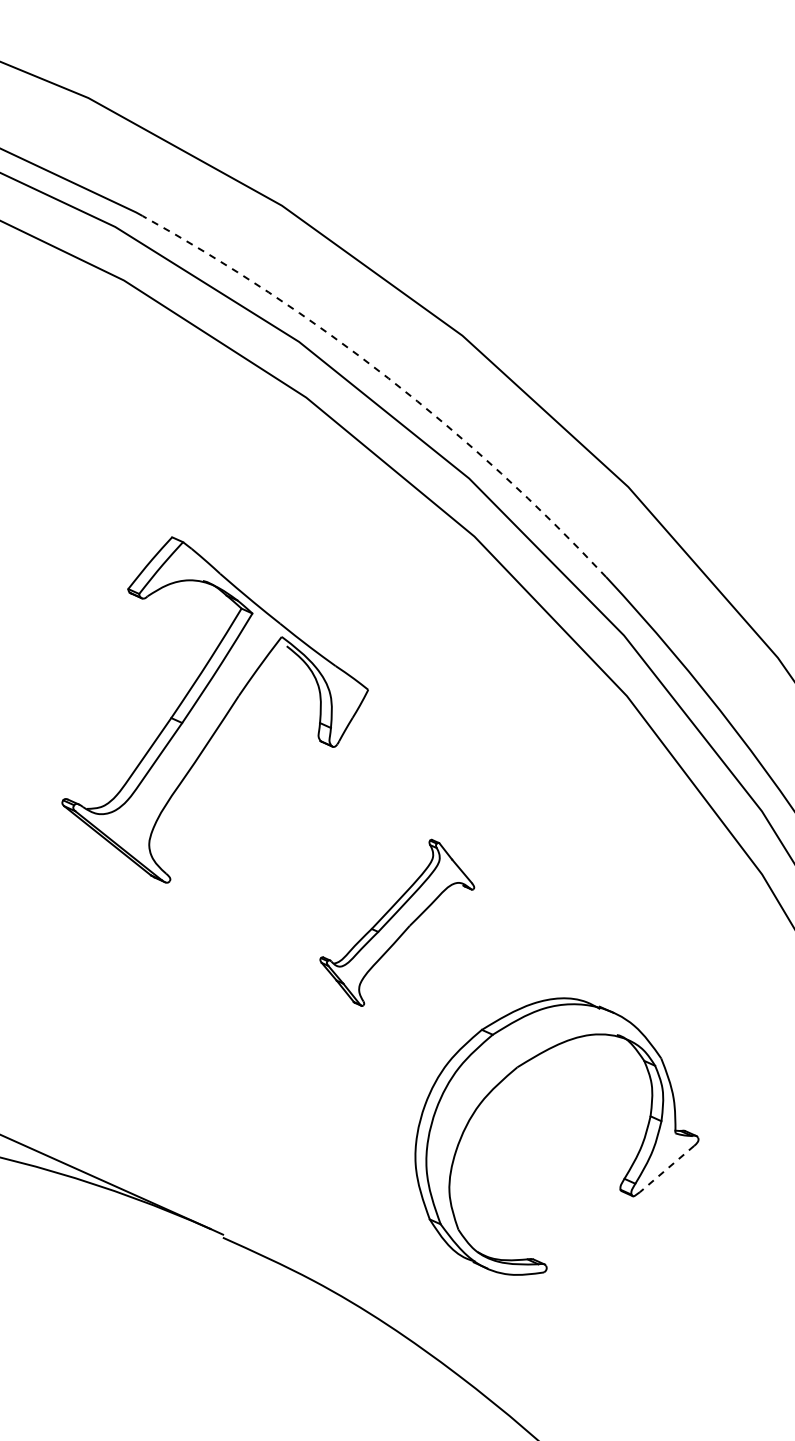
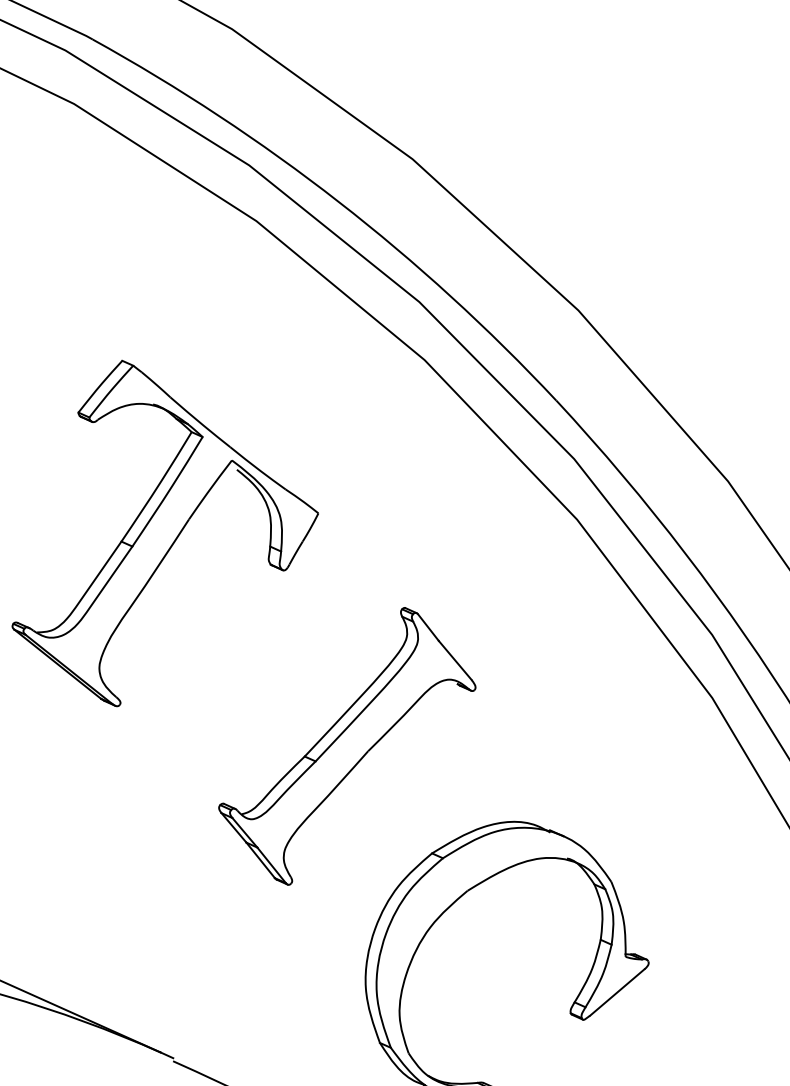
arc: (388, 378) -> (338, 202), dashed -> solid
part: (397, 922) -> (347, 746), size x1.67
line: (667, 1169) -> (617, 993), dashed -> solid

